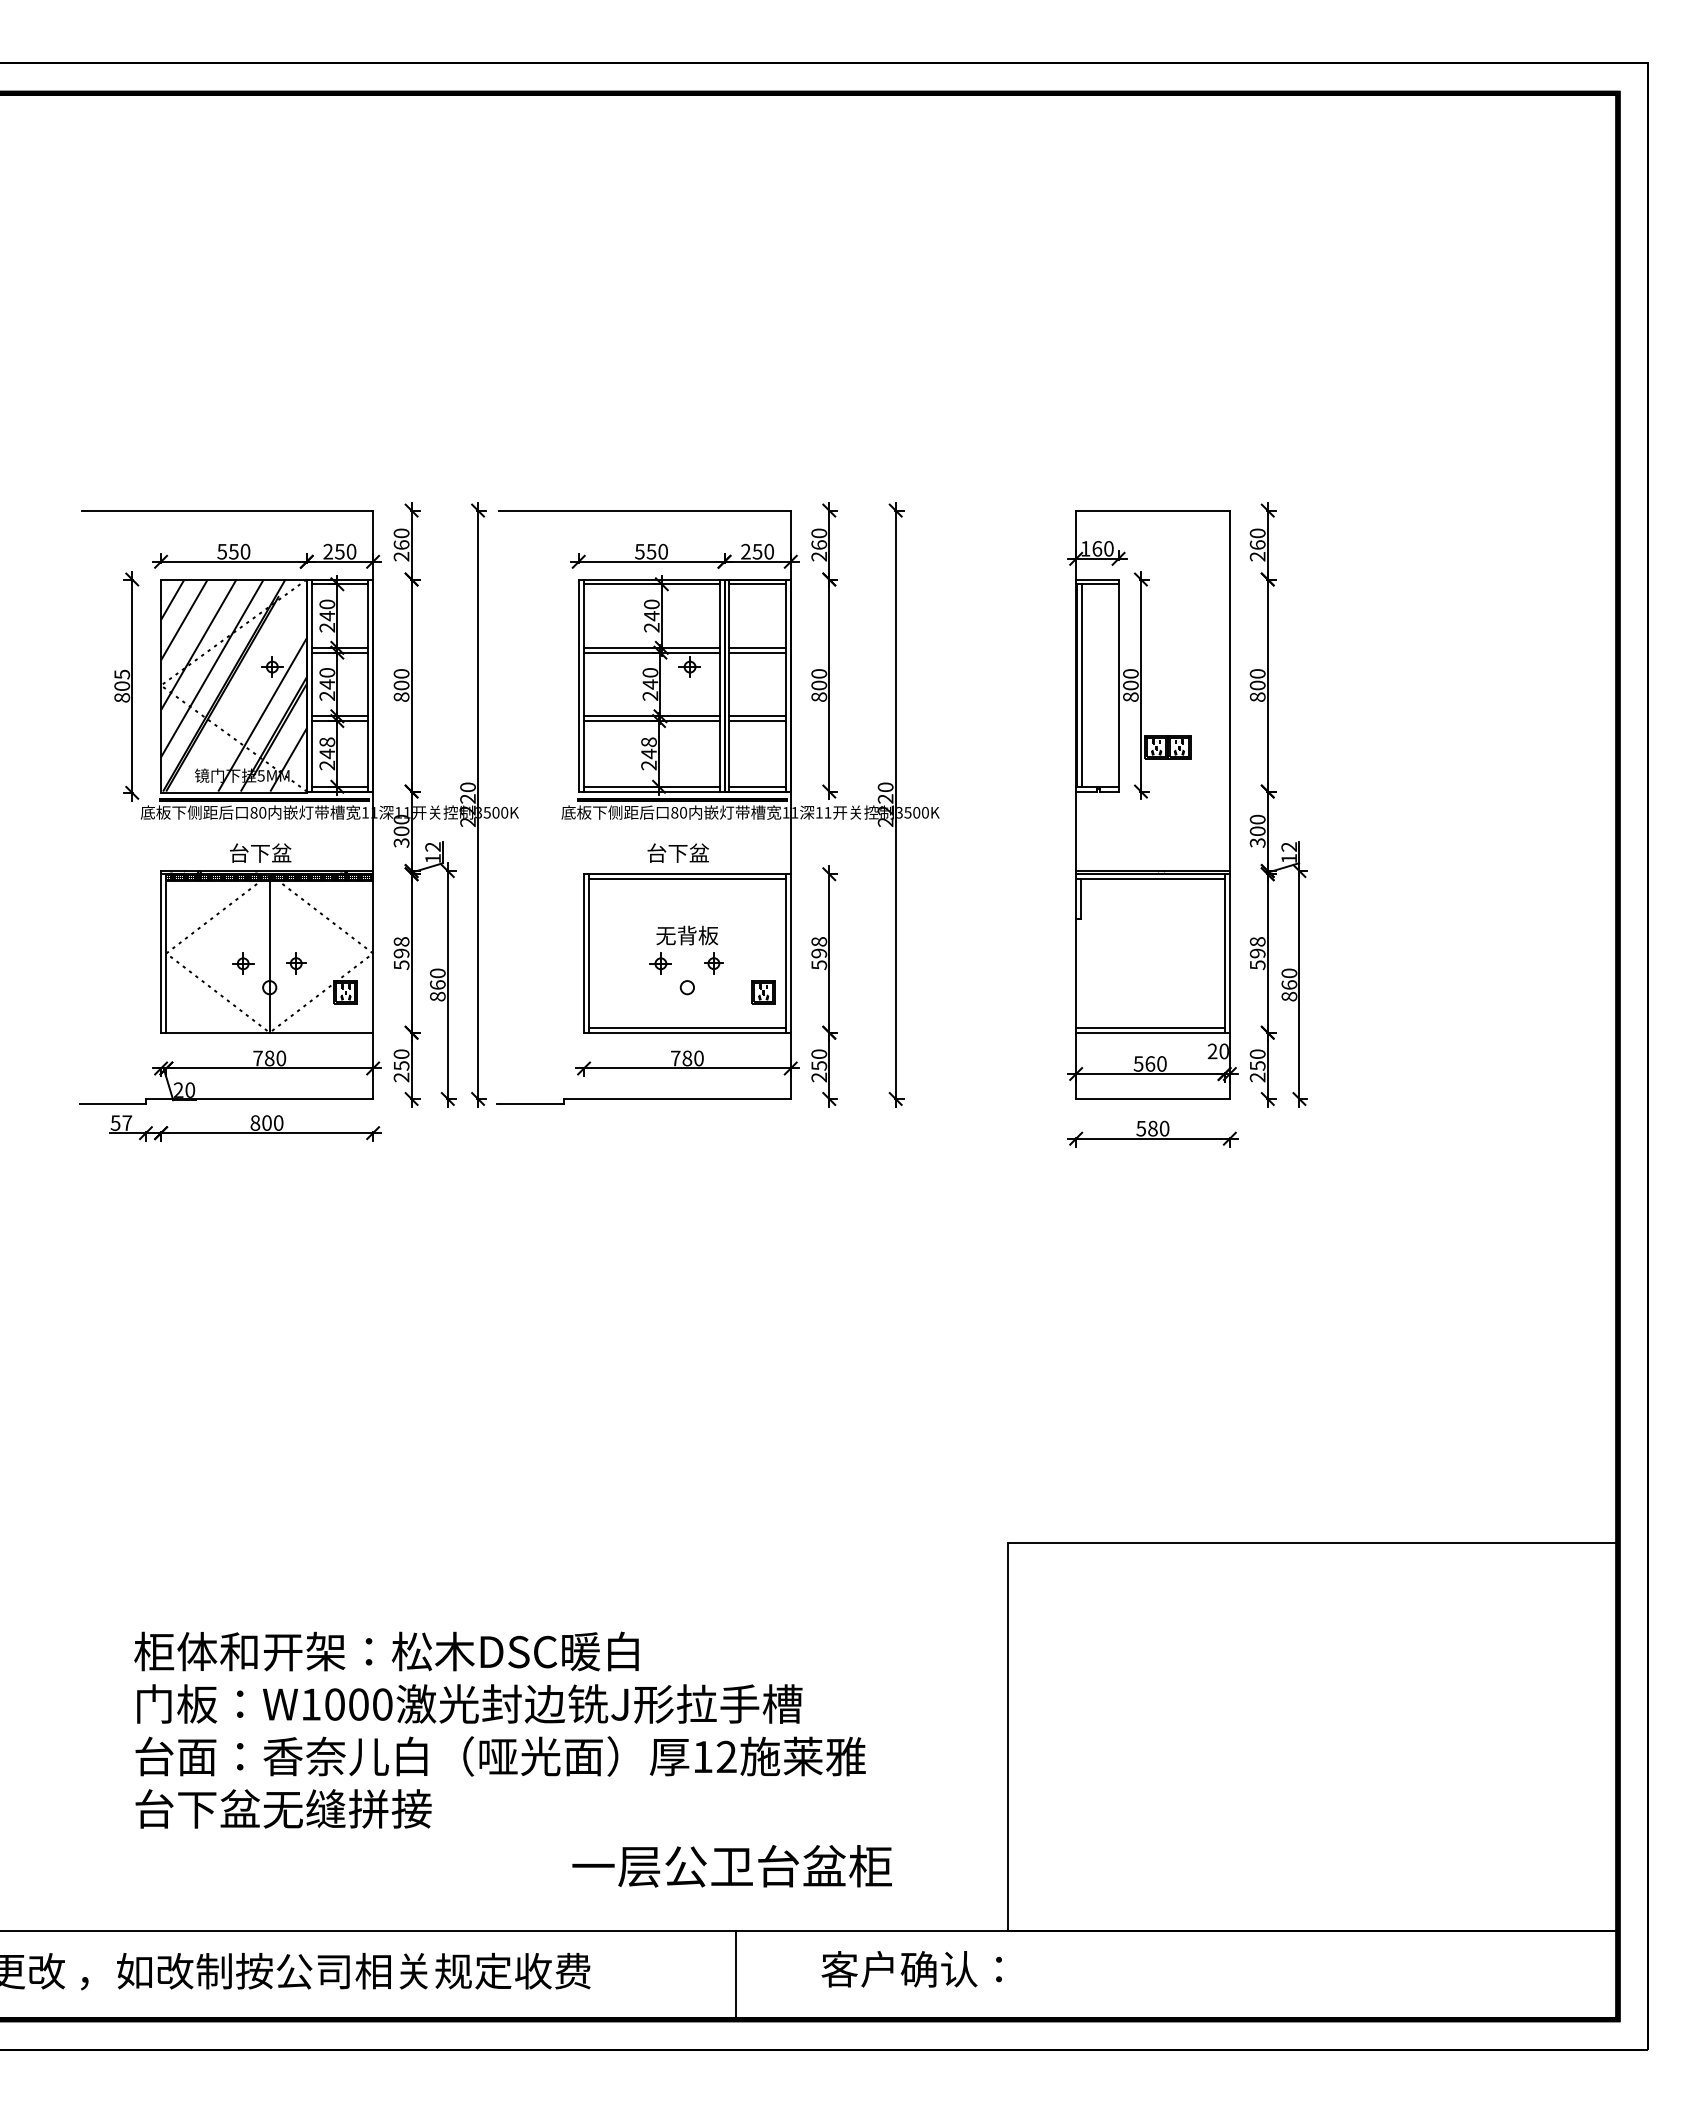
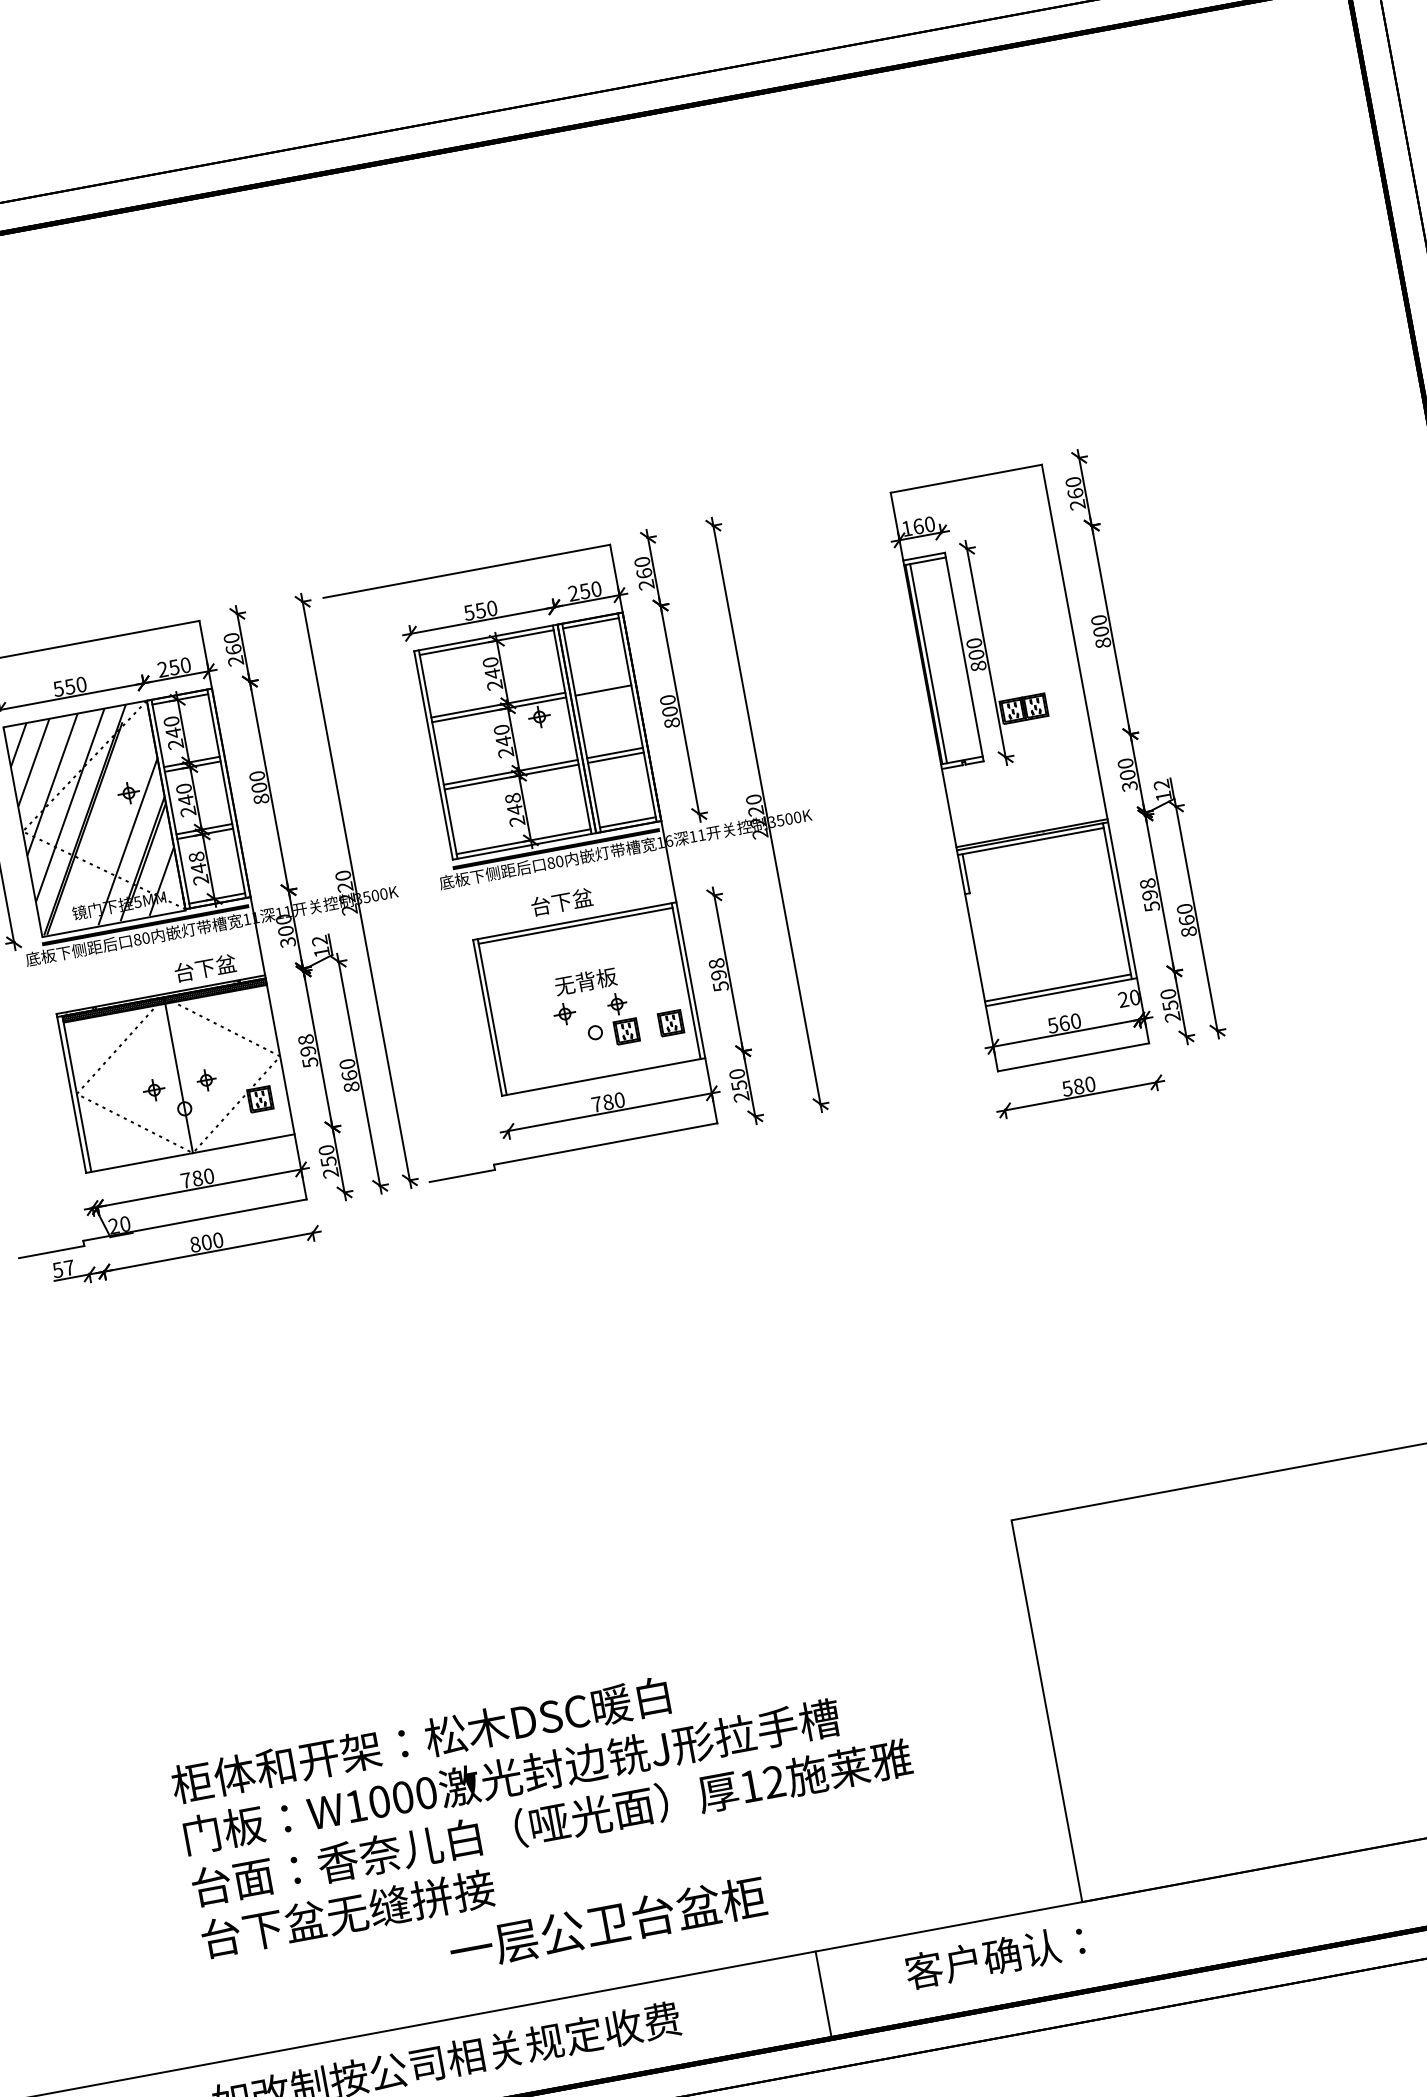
line: (757, 647) -> (602, 685), removed
text: (795, 812) -> (669, 840), 11 -> 16
text: (260, 852) -> (205, 967), moved
part: (718, 992) -> (626, 1031), added
line: (687, 1027) -> (602, 1071), removed
text: (731, 1866) -> (607, 1924), moved

